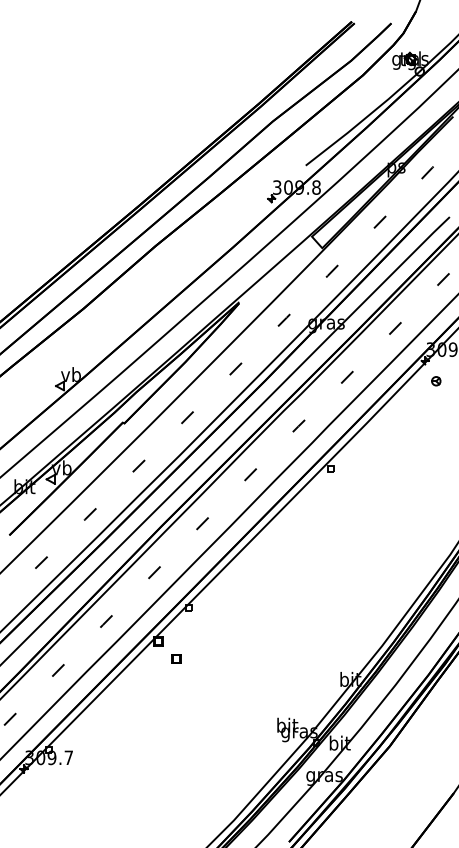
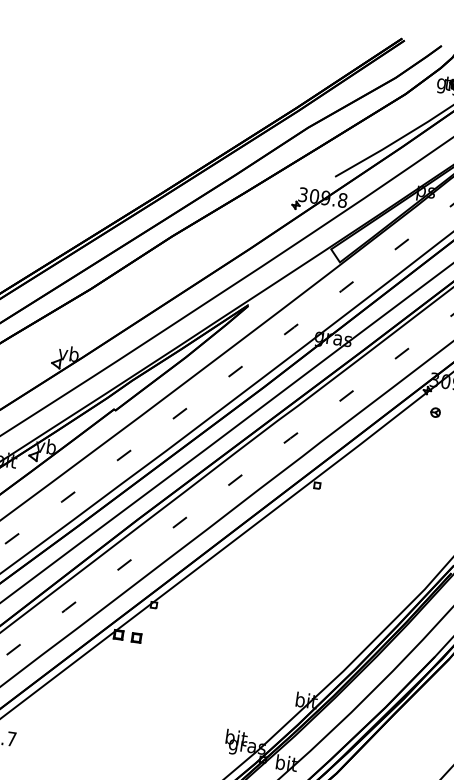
part: (176, 658) -> (136, 637), moved

